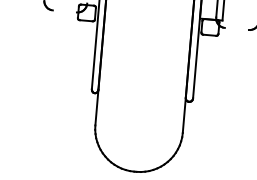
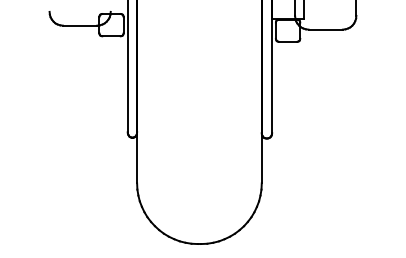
line: (64, 11) -> (79, 25), added
line: (236, 28) -> (325, 29), added

